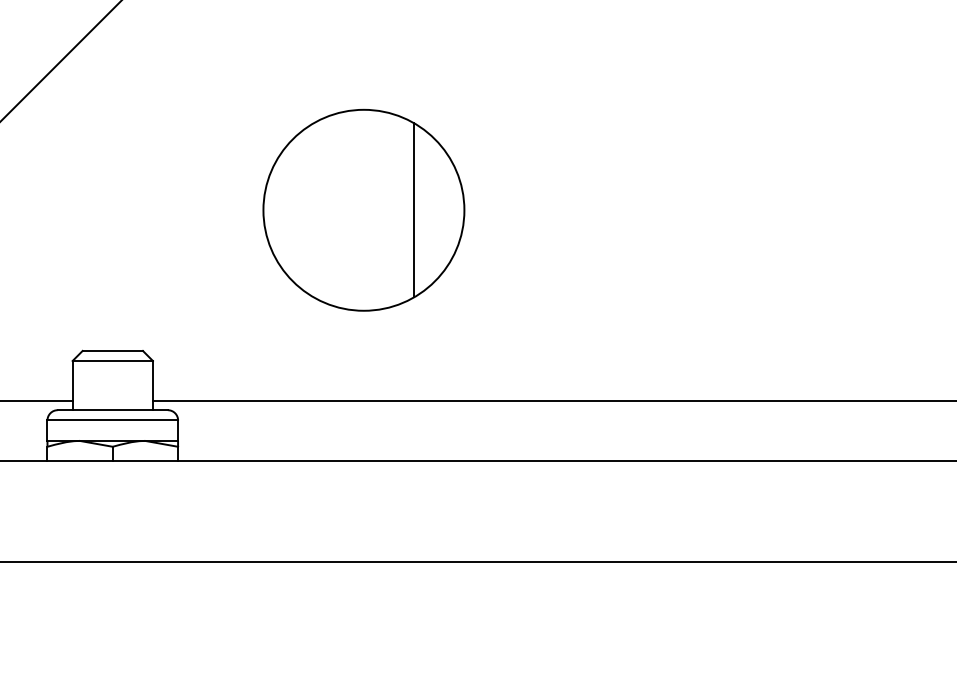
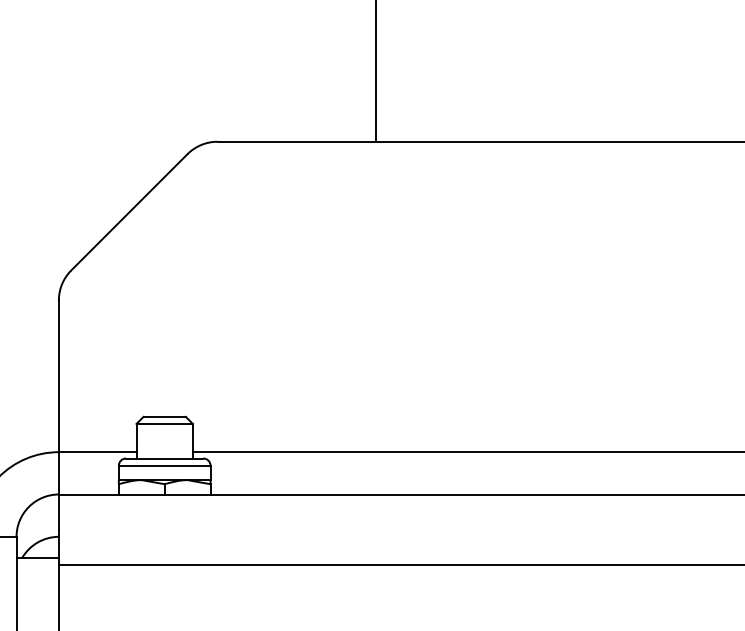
part: (363, 209) -> (340, 317), removed

